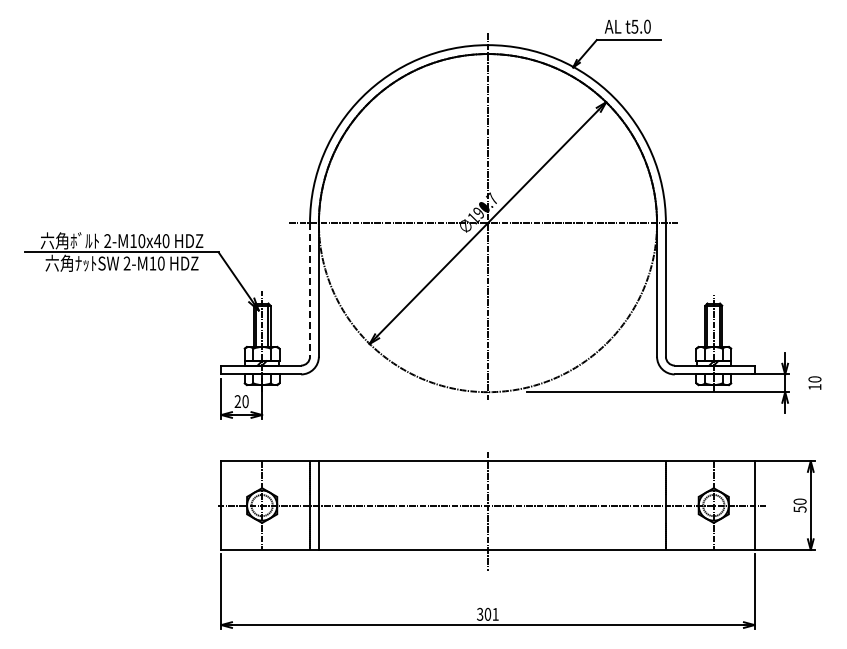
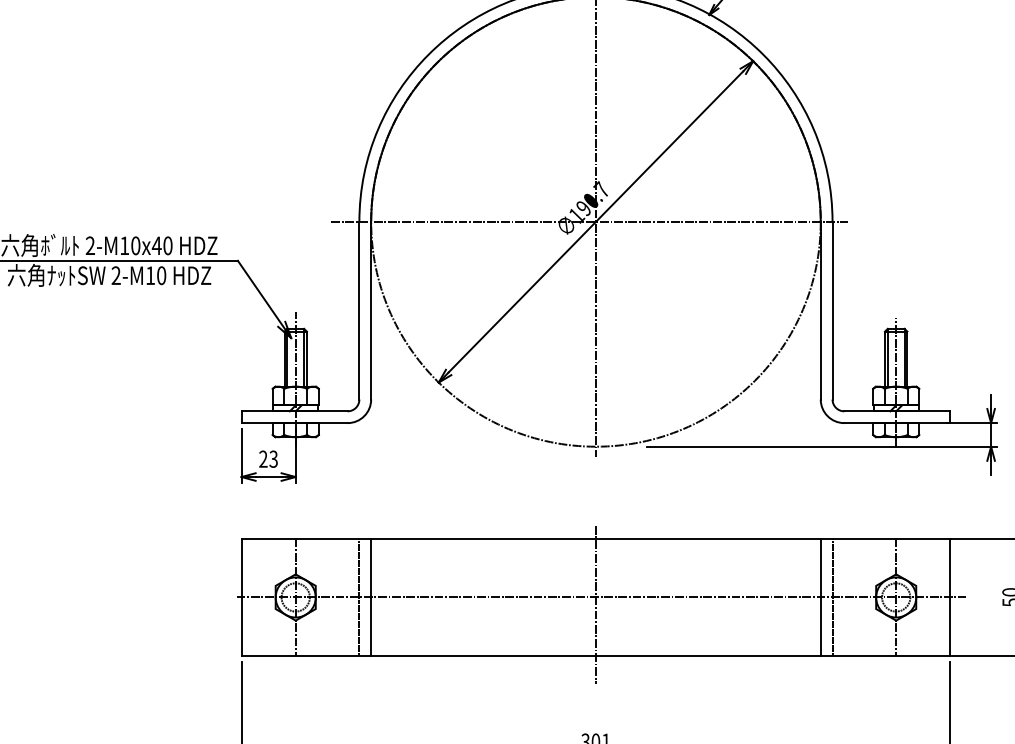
line: (310, 289) -> (360, 310), dashed -> solid
text: (245, 401) -> (273, 459), 20 -> 23
line: (657, 505) -> (821, 597), added

